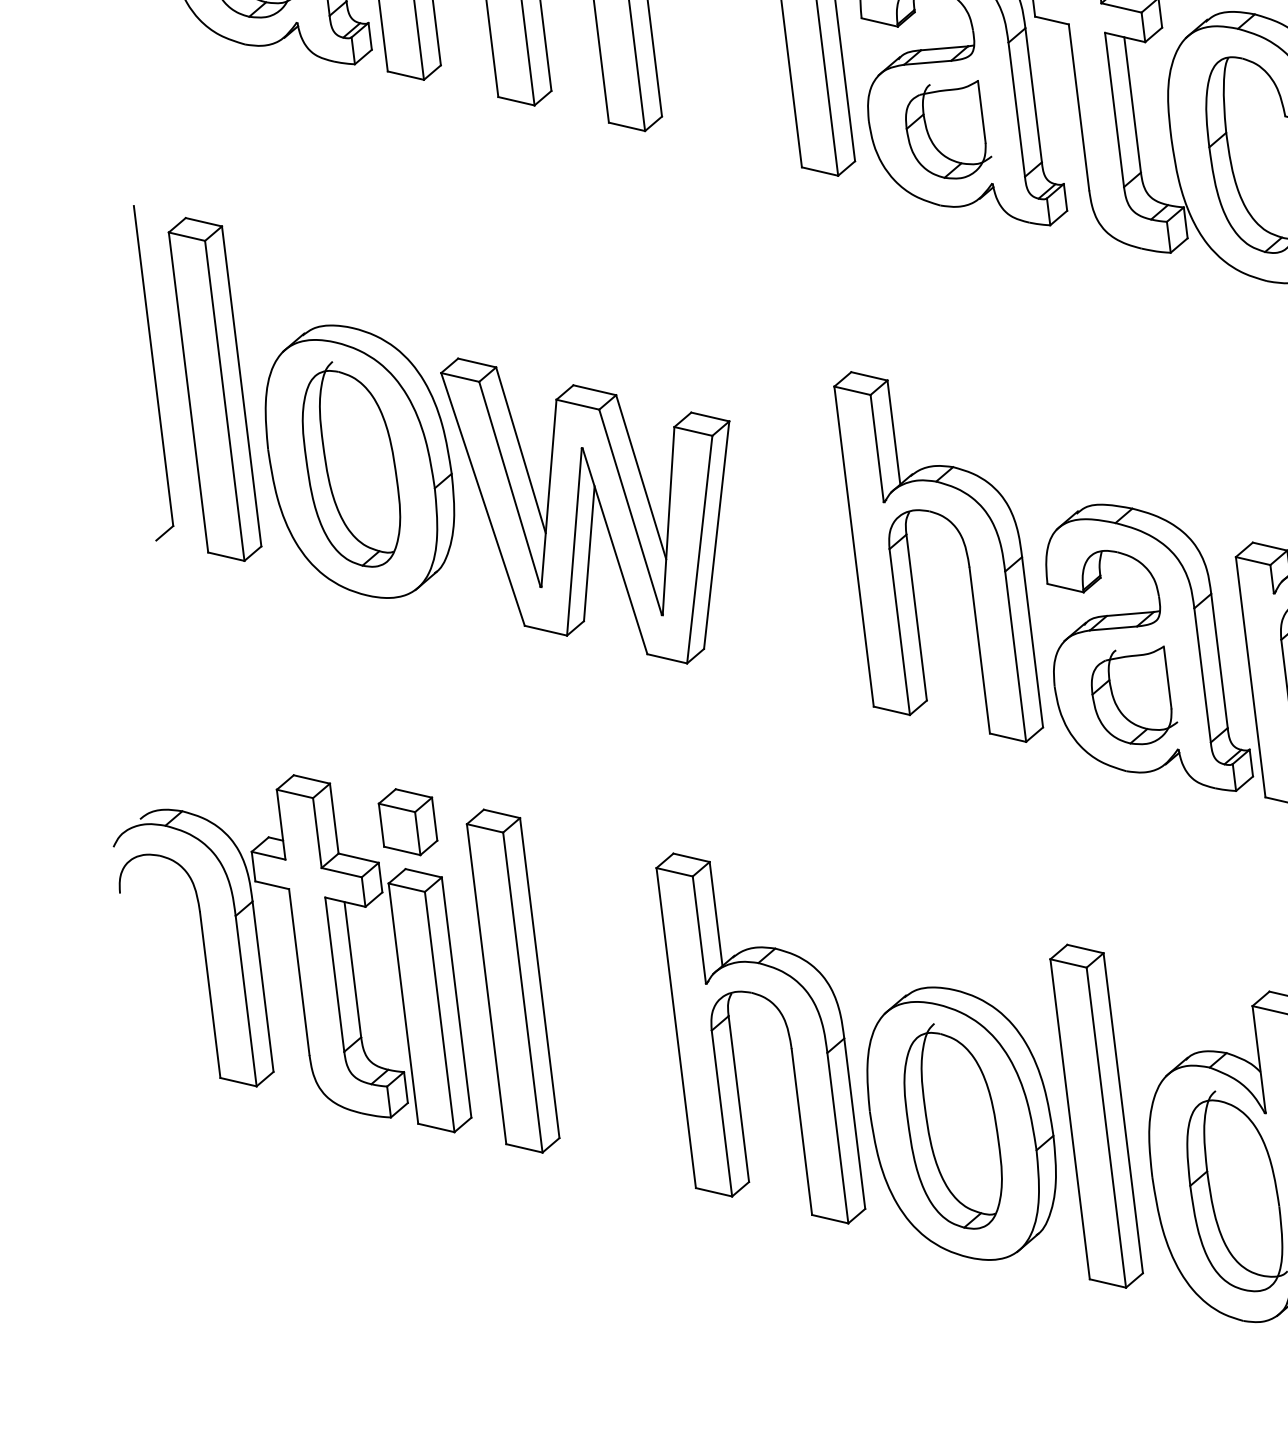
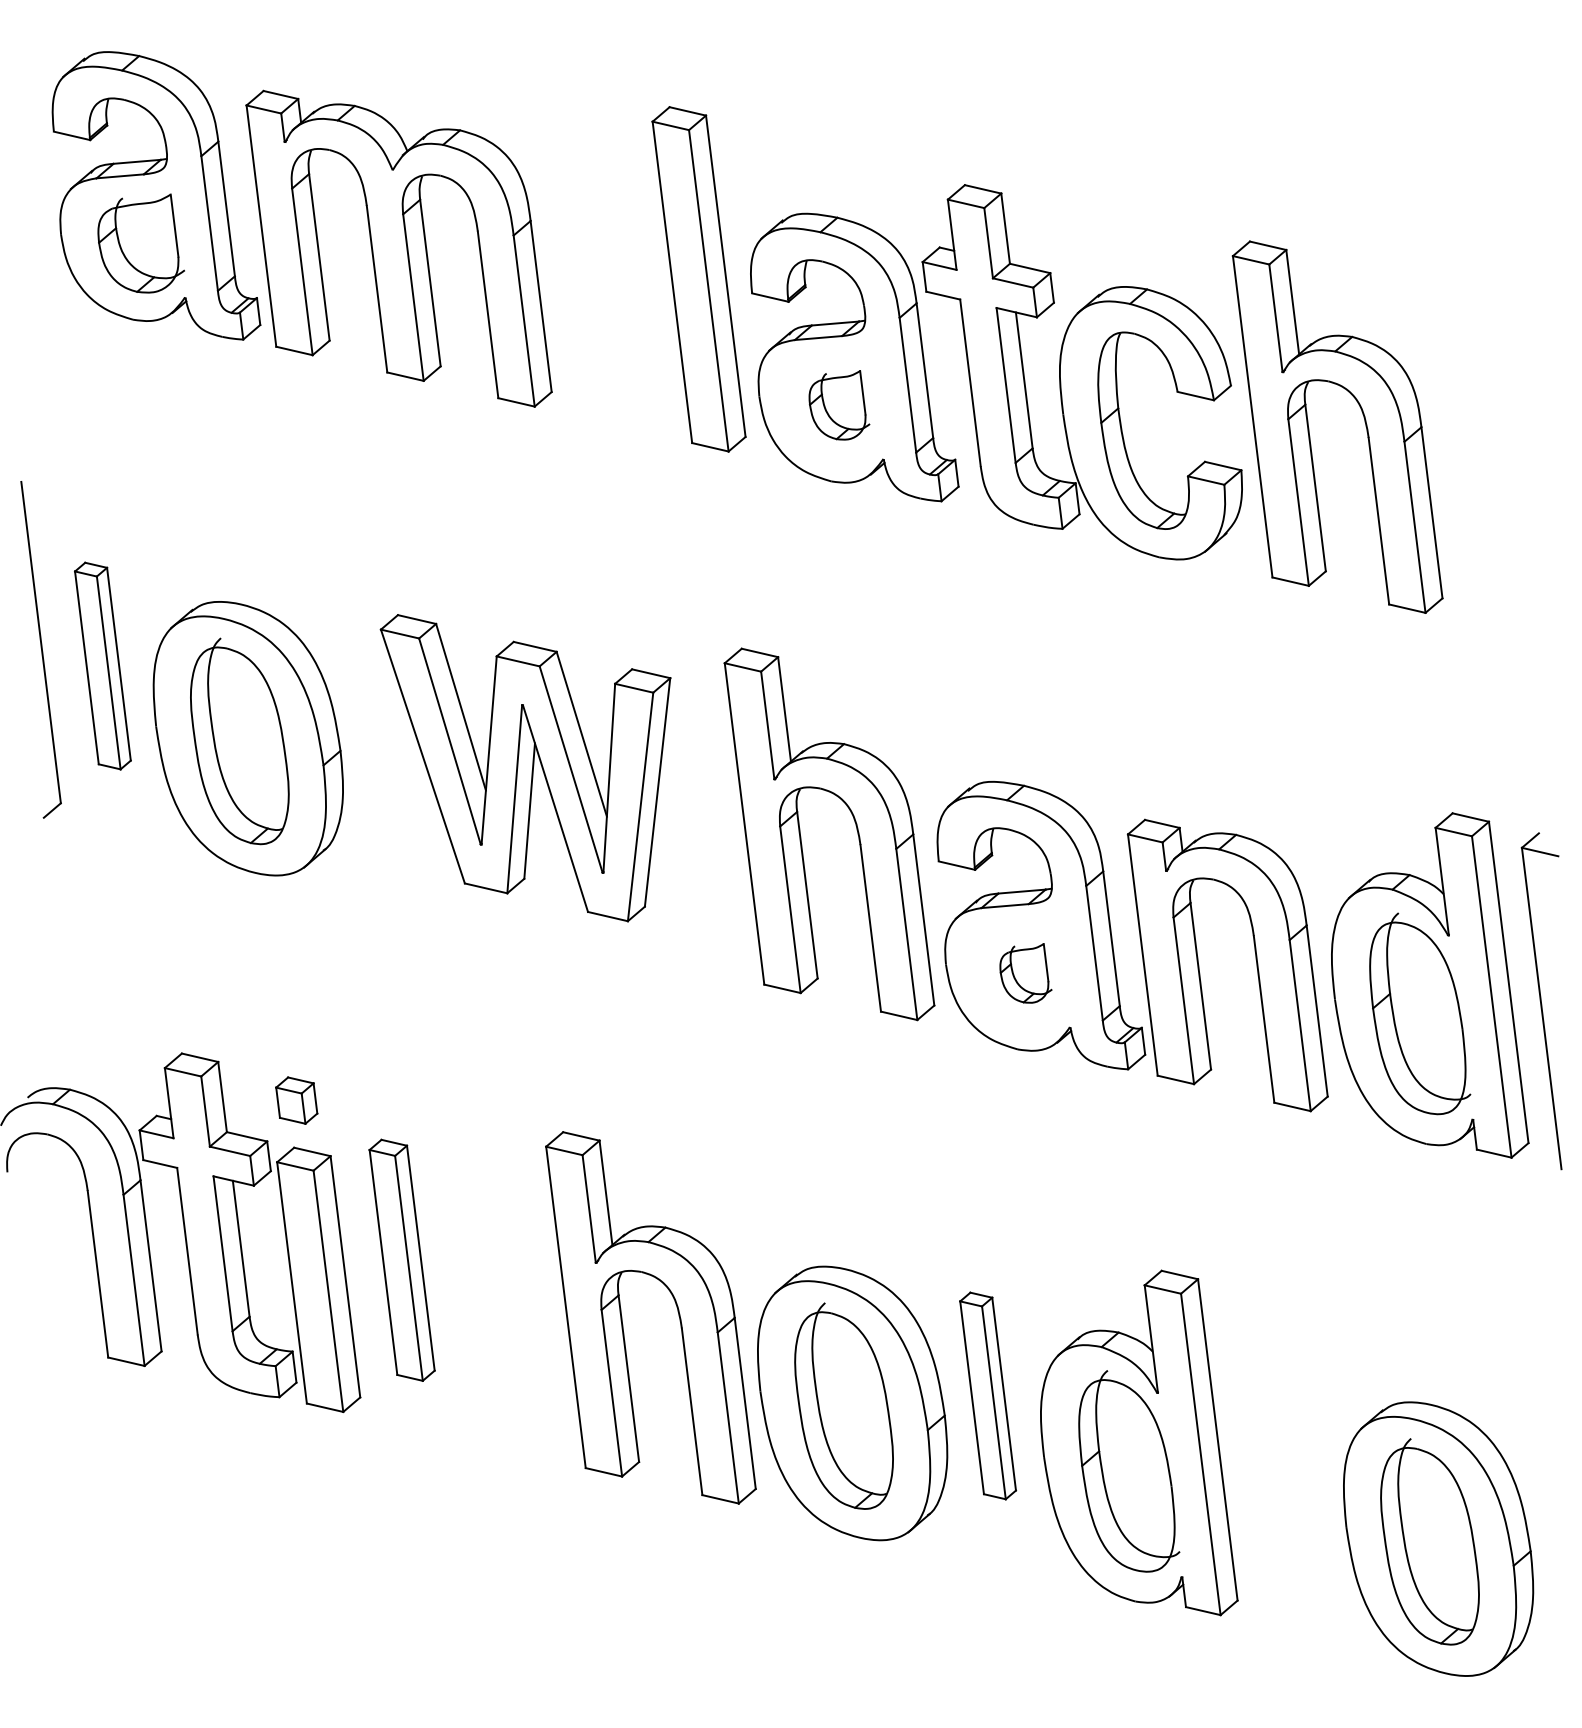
part: (948, 129) -> (839, 405), size x0.7
part: (214, 388) -> (102, 665), size x0.6
part: (585, 511) -> (525, 768), moved
part: (1133, 695) -> (1025, 973), size x0.6
part: (407, 822) -> (296, 1100), size x0.7
part: (512, 981) -> (401, 1260), size x0.7
part: (1096, 1115) -> (987, 1395), size x0.6

